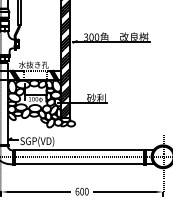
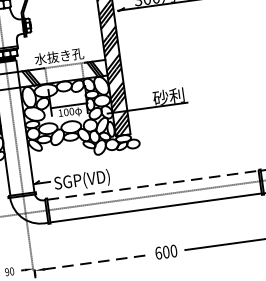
line: (79, 150) -> (152, 185), solid -> dashed
line: (38, 191) -> (95, 261), solid -> dashed

